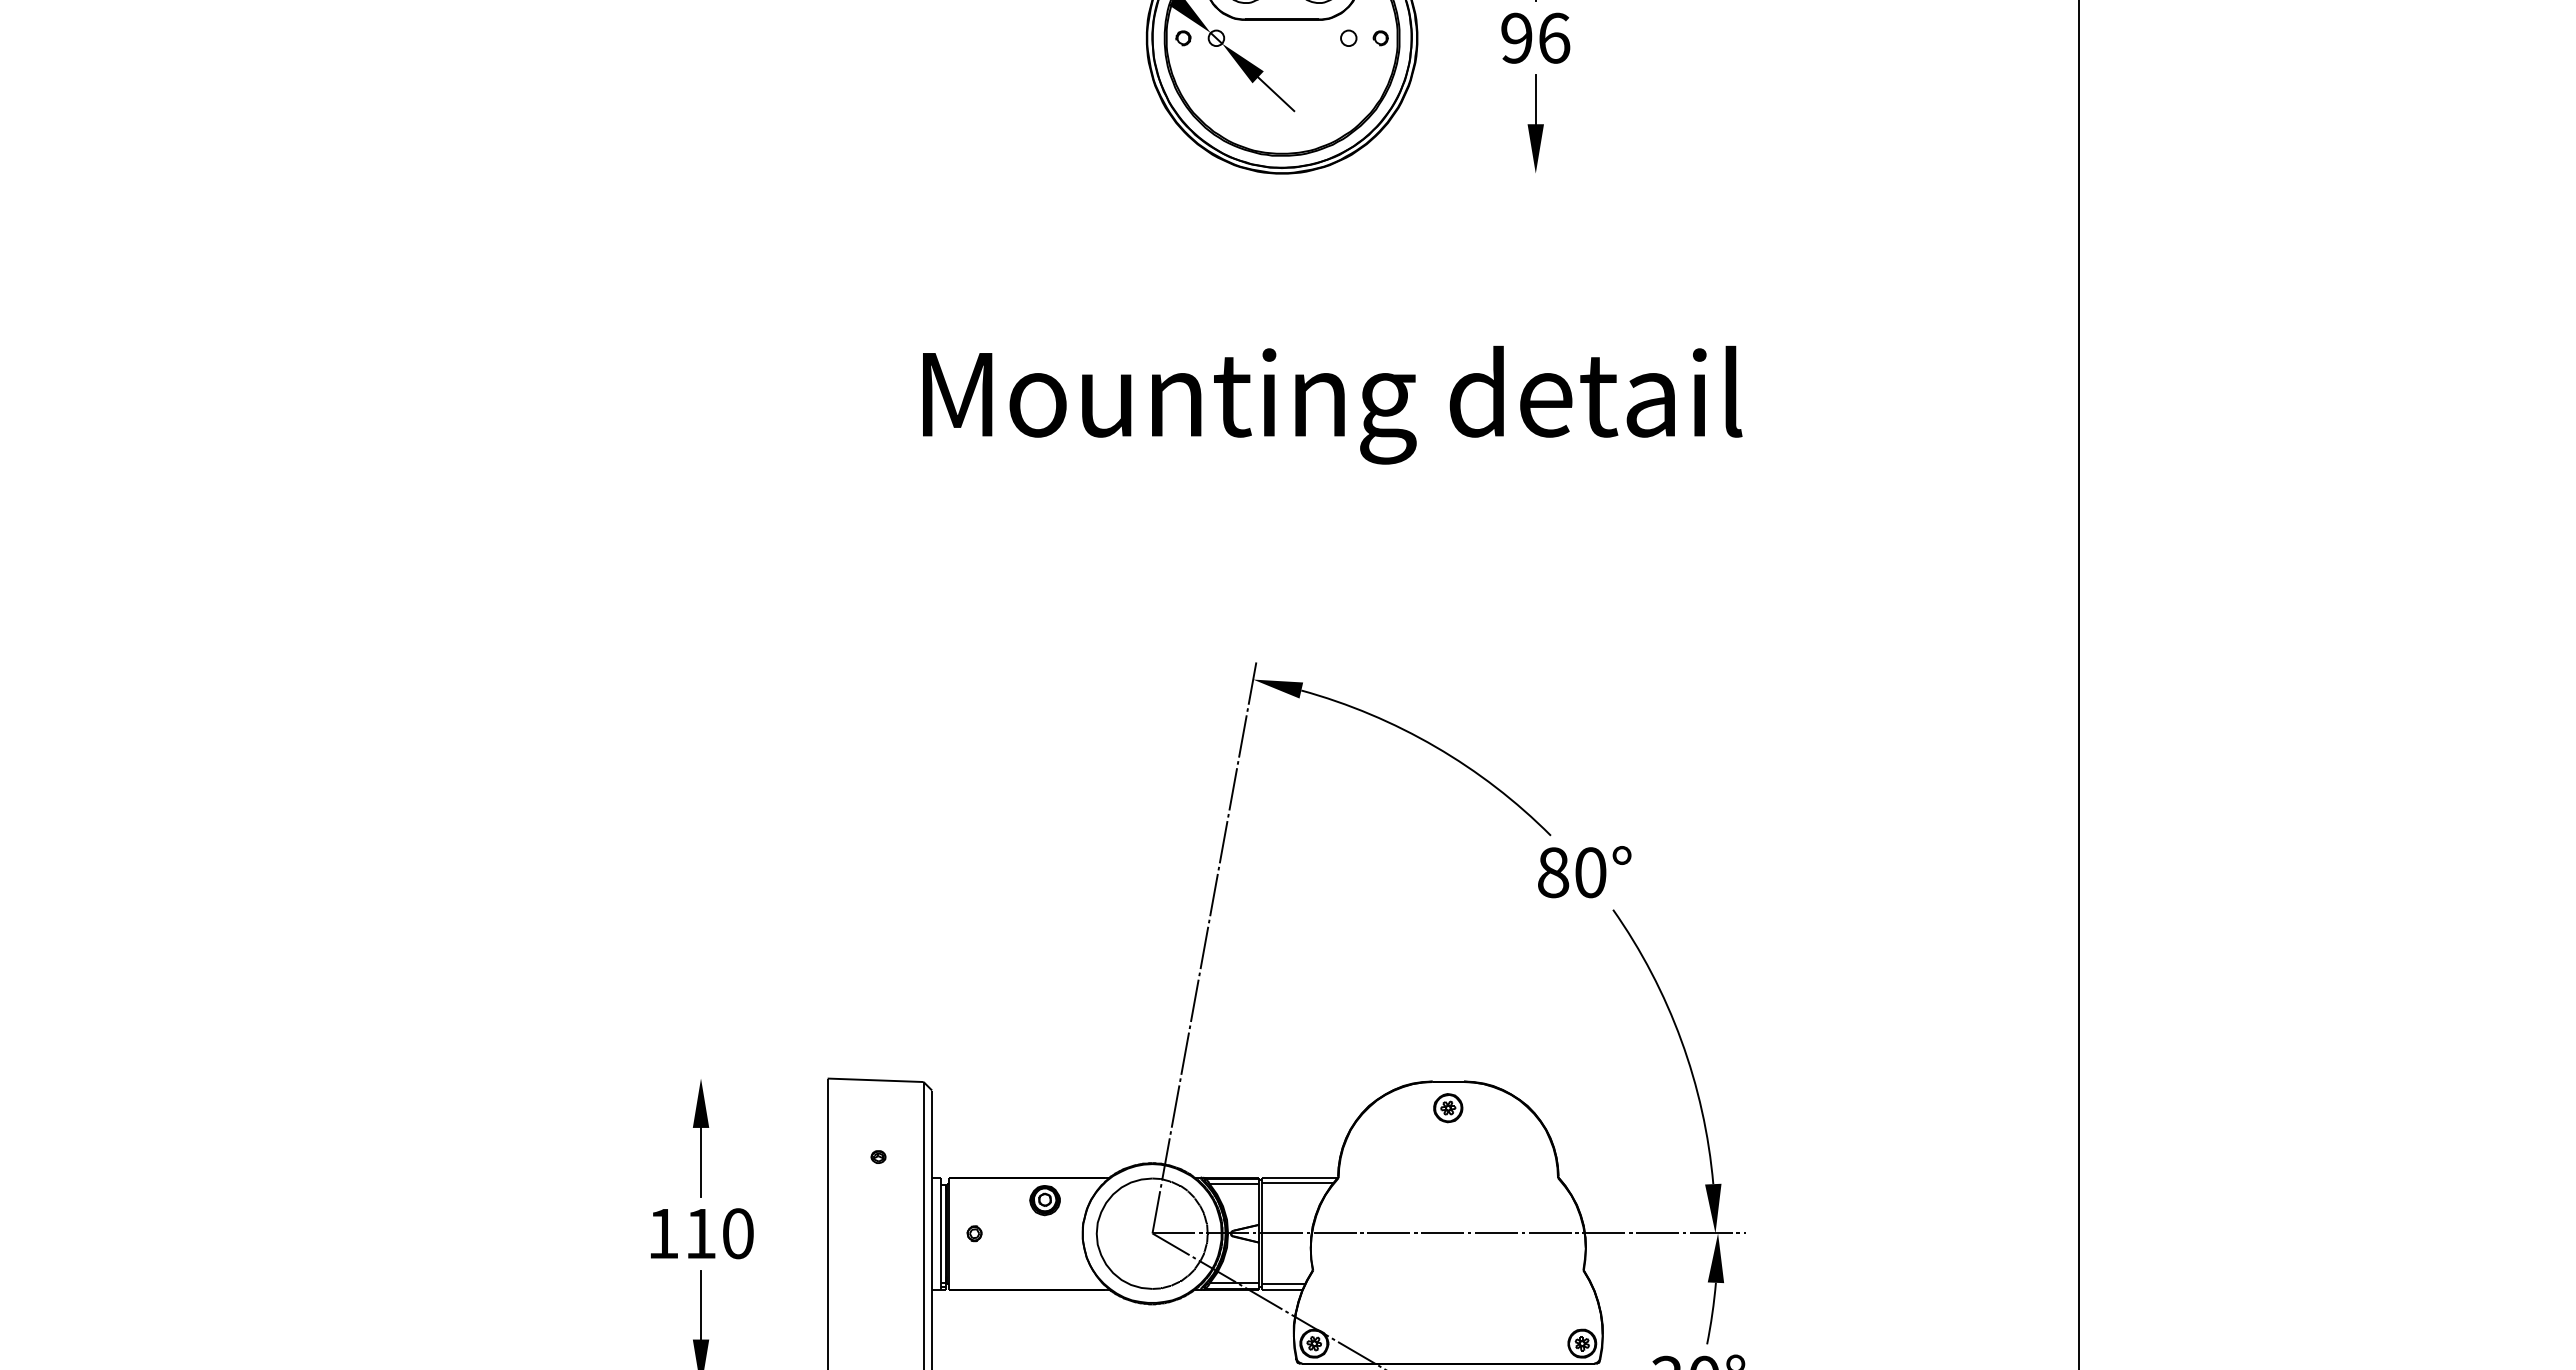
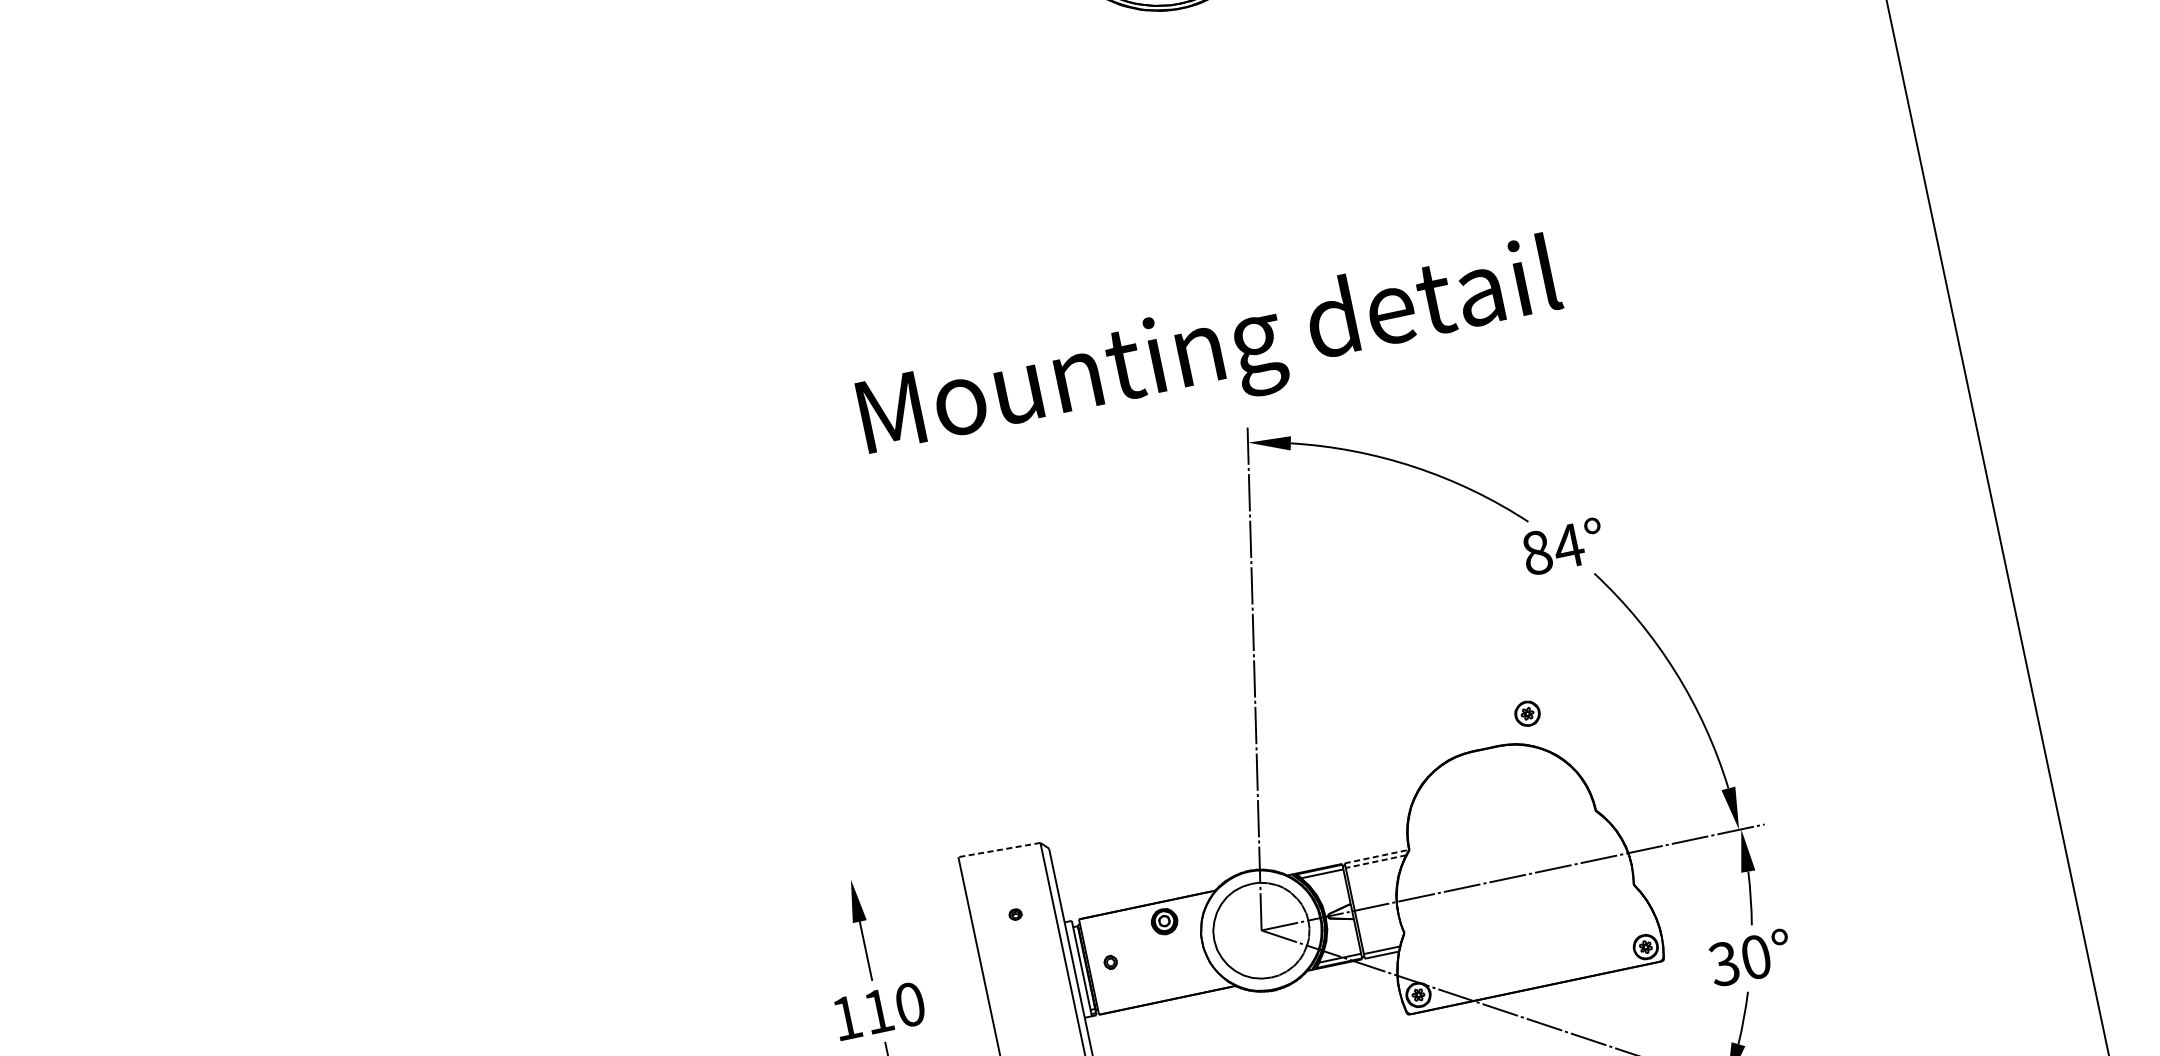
text: (1332, 404) -> (1210, 353), moved
text: (1590, 872) -> (1568, 546), 80° -> 84°
line: (875, 1080) -> (999, 850), solid -> dashed
part: (1448, 1108) -> (1527, 714), moved
line: (1300, 1177) -> (1377, 856), solid -> dashed
line: (1298, 1183) -> (1376, 861), solid -> dashed

